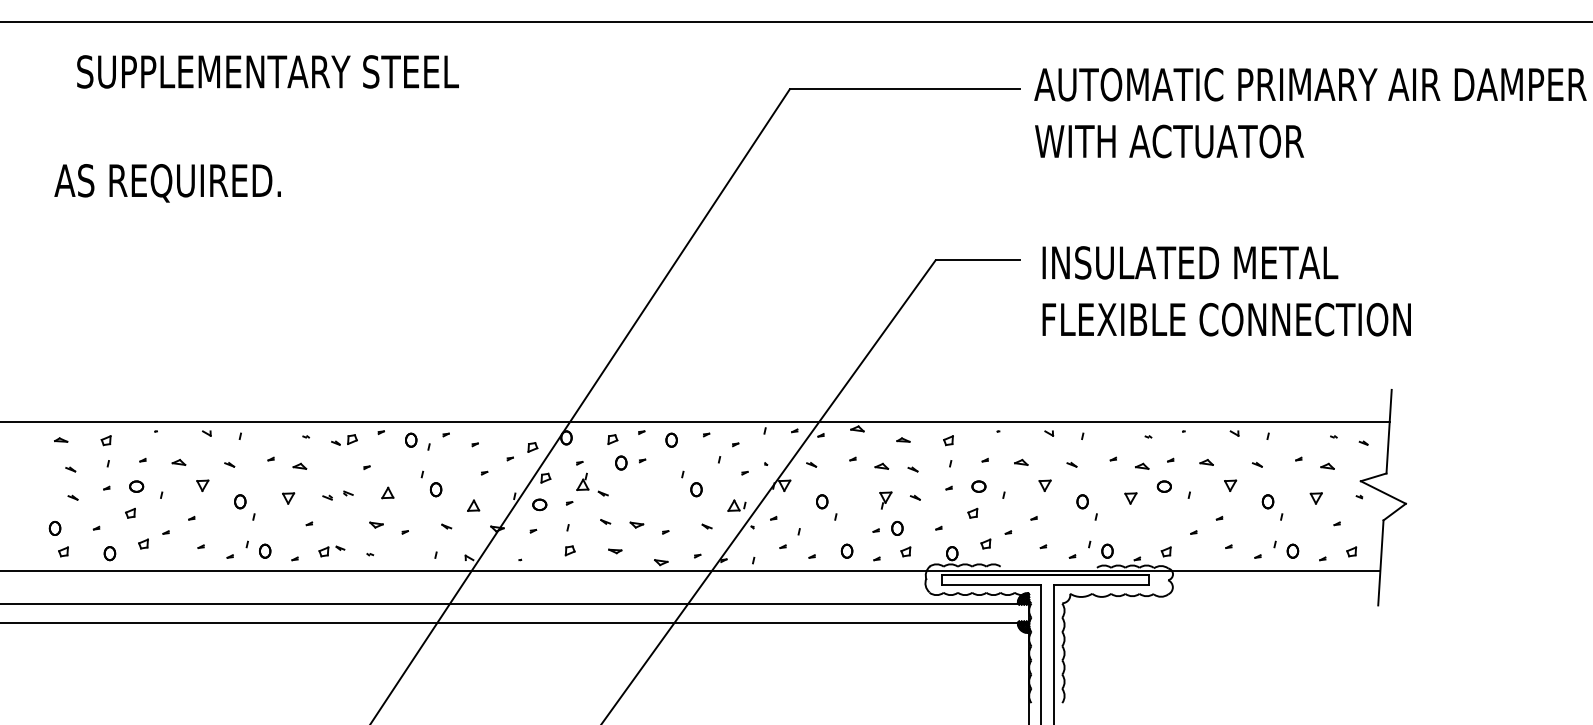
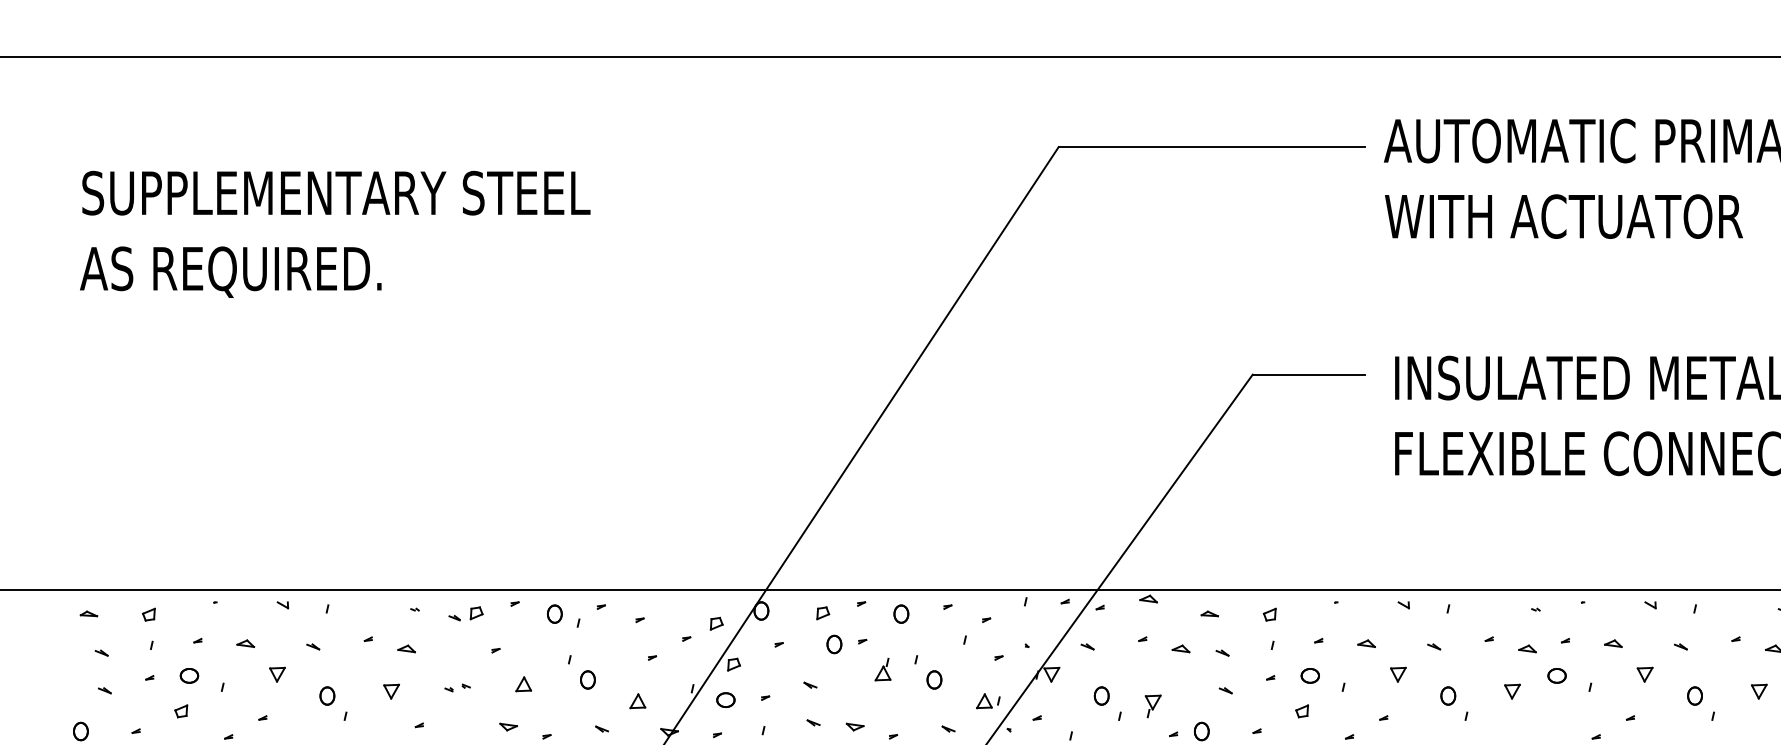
text: (267, 71) -> (335, 192), moved
part: (582, 481) -> (882, 669), moved
part: (338, 495) -> (458, 687), size x0.62
part: (885, 500) -> (1152, 706), moved

